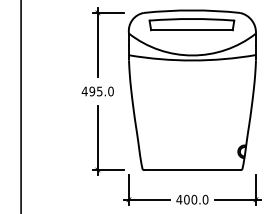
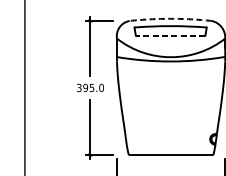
arc: (192, 10) -> (171, 18), solid -> dashed
line: (191, 30) -> (170, 35), solid -> dashed
text: (84, 91) -> (79, 87), 495.0 -> 395.0

